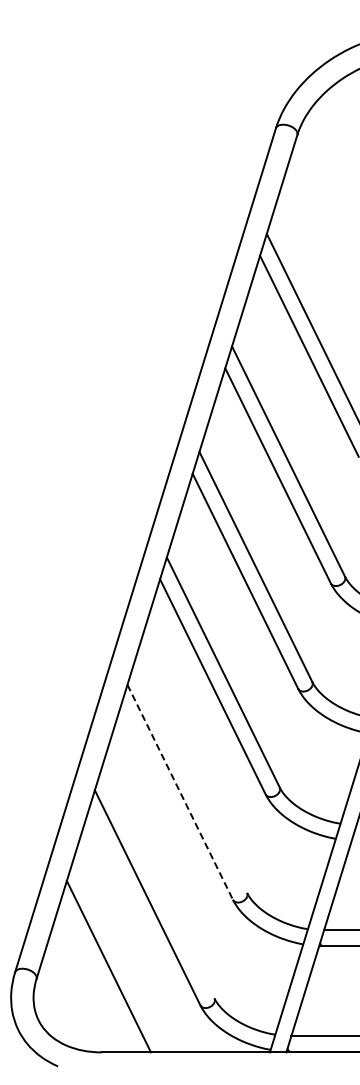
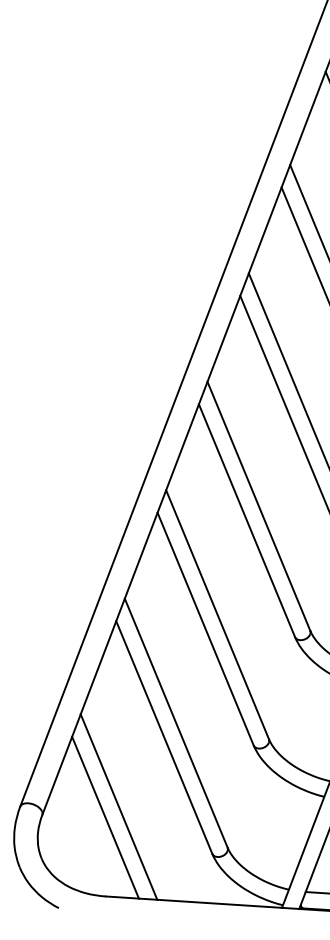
line: (190, 777) -> (217, 614), added
line: (180, 792) -> (205, 629), dashed -> solid
line: (157, 883) -> (175, 723), added
line: (96, 977) -> (105, 817), added

